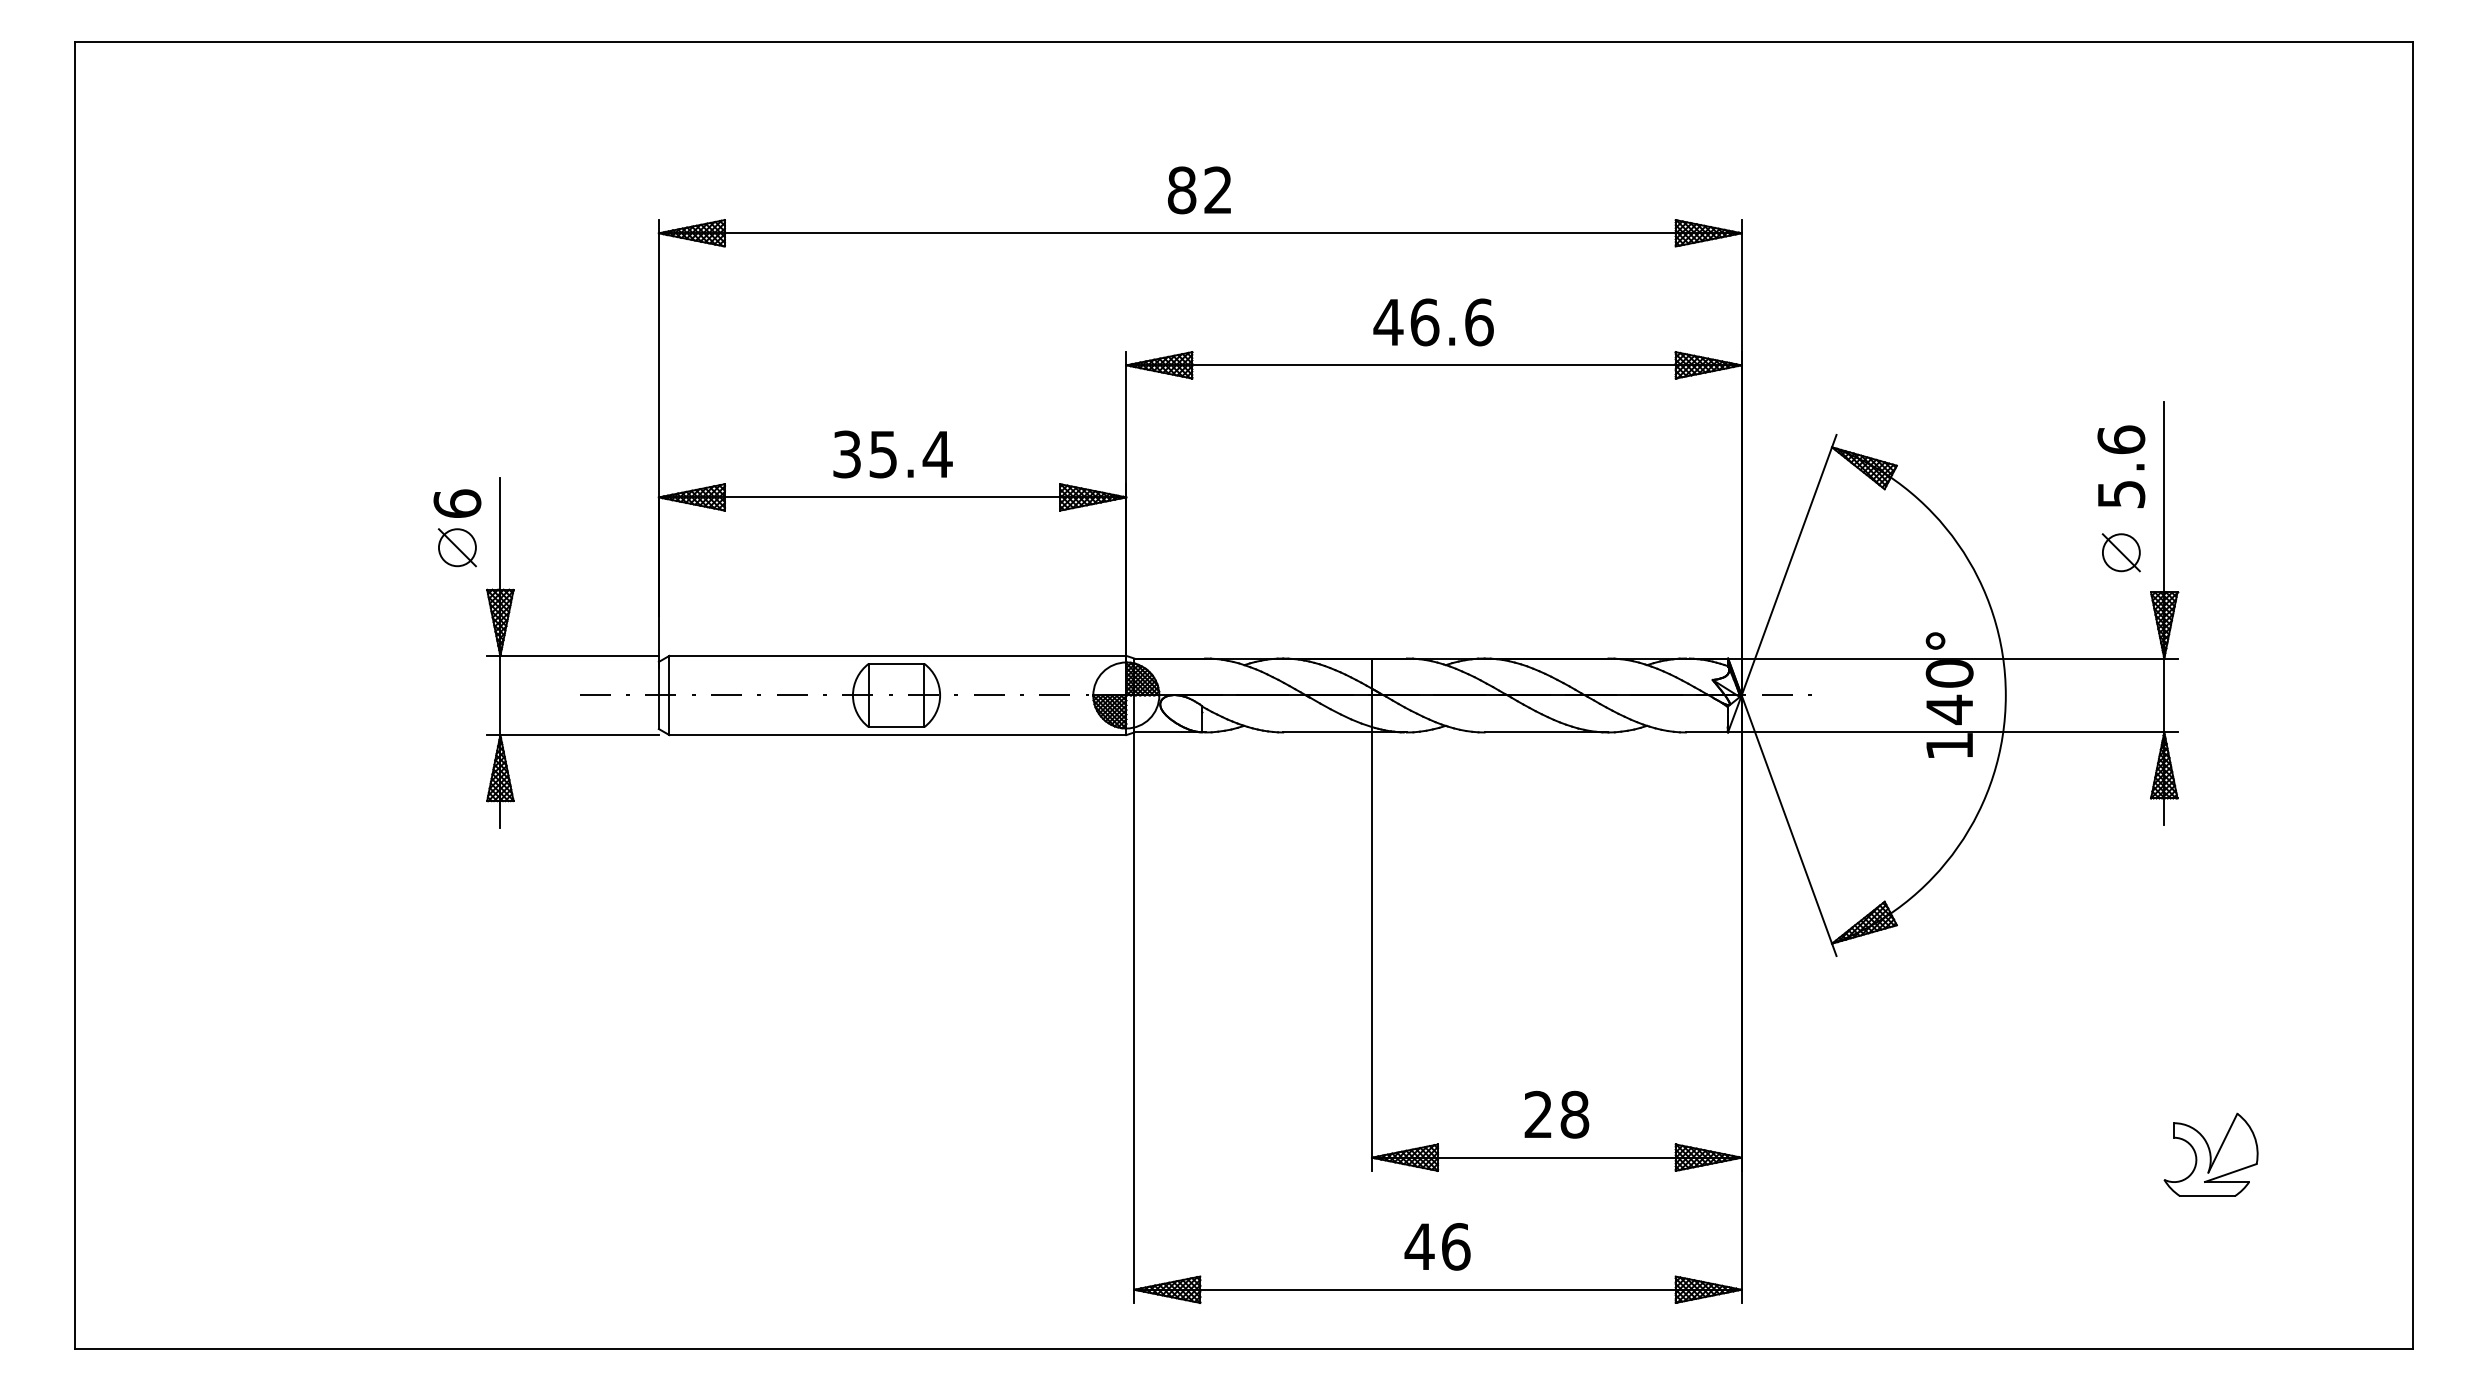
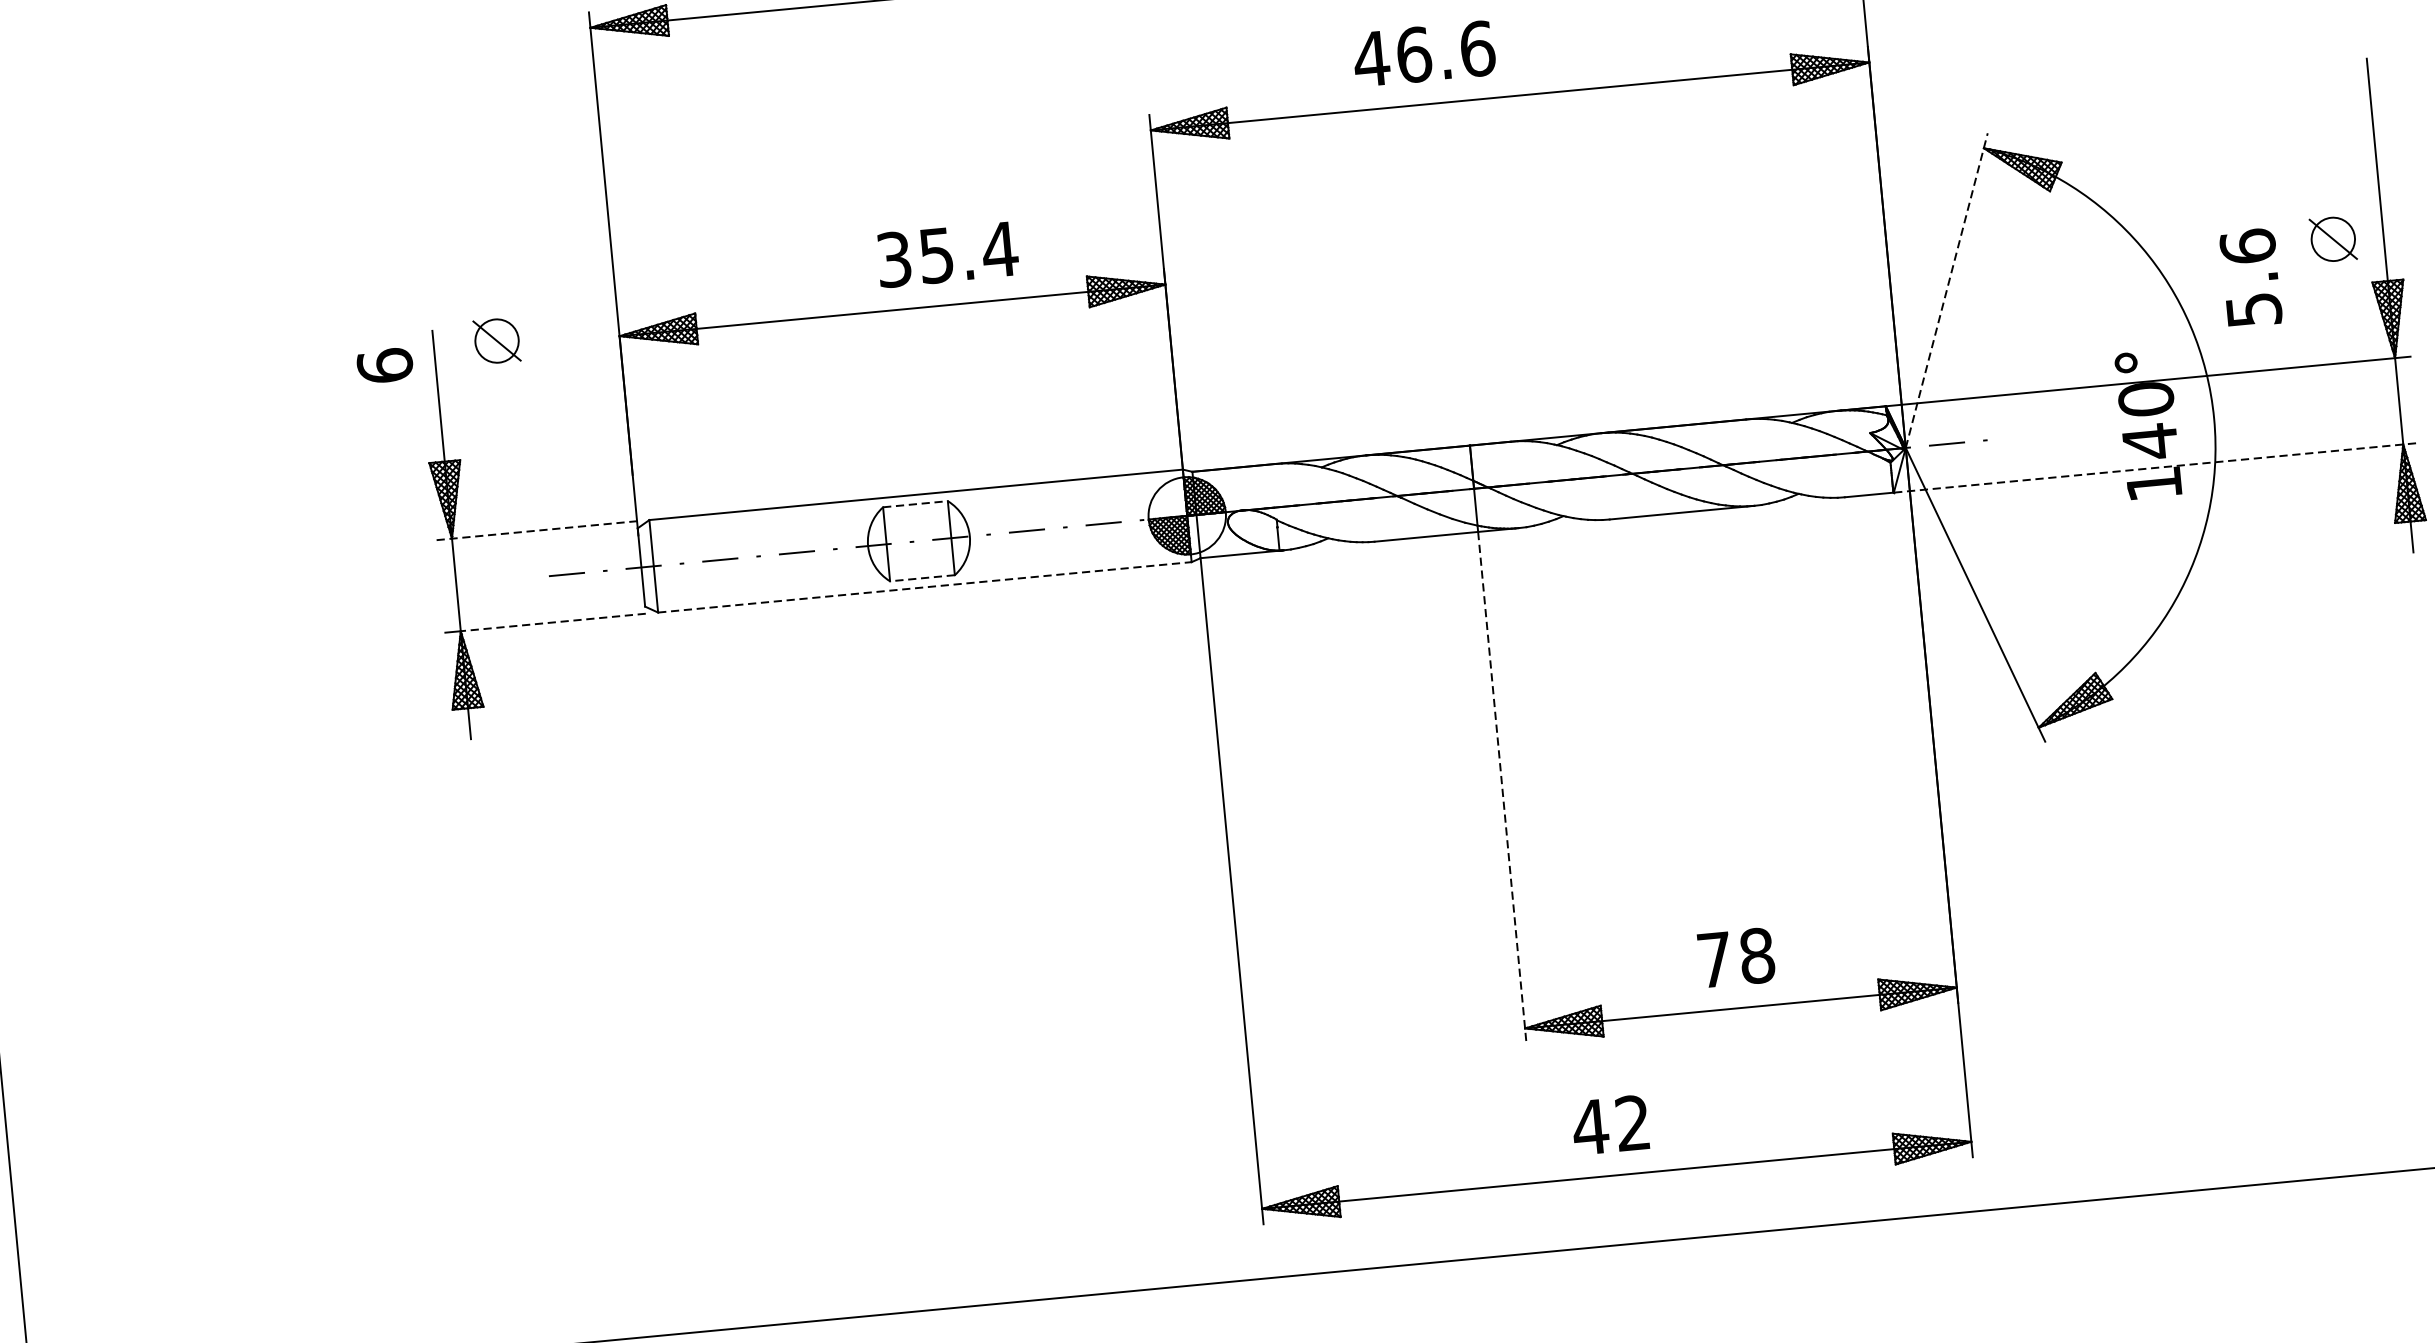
text: (1433, 322) -> (1424, 54), moved
text: (892, 454) -> (947, 254), moved
text: (2121, 466) -> (2251, 277), moved
part: (456, 547) -> (495, 340), moved
line: (1789, 565) -> (1947, 290), solid -> dashed
line: (573, 655) -> (537, 530), solid -> dashed
line: (896, 663) -> (915, 503), solid -> dashed
line: (896, 727) -> (922, 578), solid -> dashed
line: (1952, 732) -> (2155, 467), solid -> dashed
line: (579, 735) -> (553, 622), solid -> dashed
line: (898, 735) -> (925, 587), solid -> dashed
line: (1371, 952) -> (1501, 788), solid -> dashed
text: (1537, 1113) -> (1713, 958), 28 -> 78
text: (1456, 1246) -> (1633, 1122), 46 -> 42

